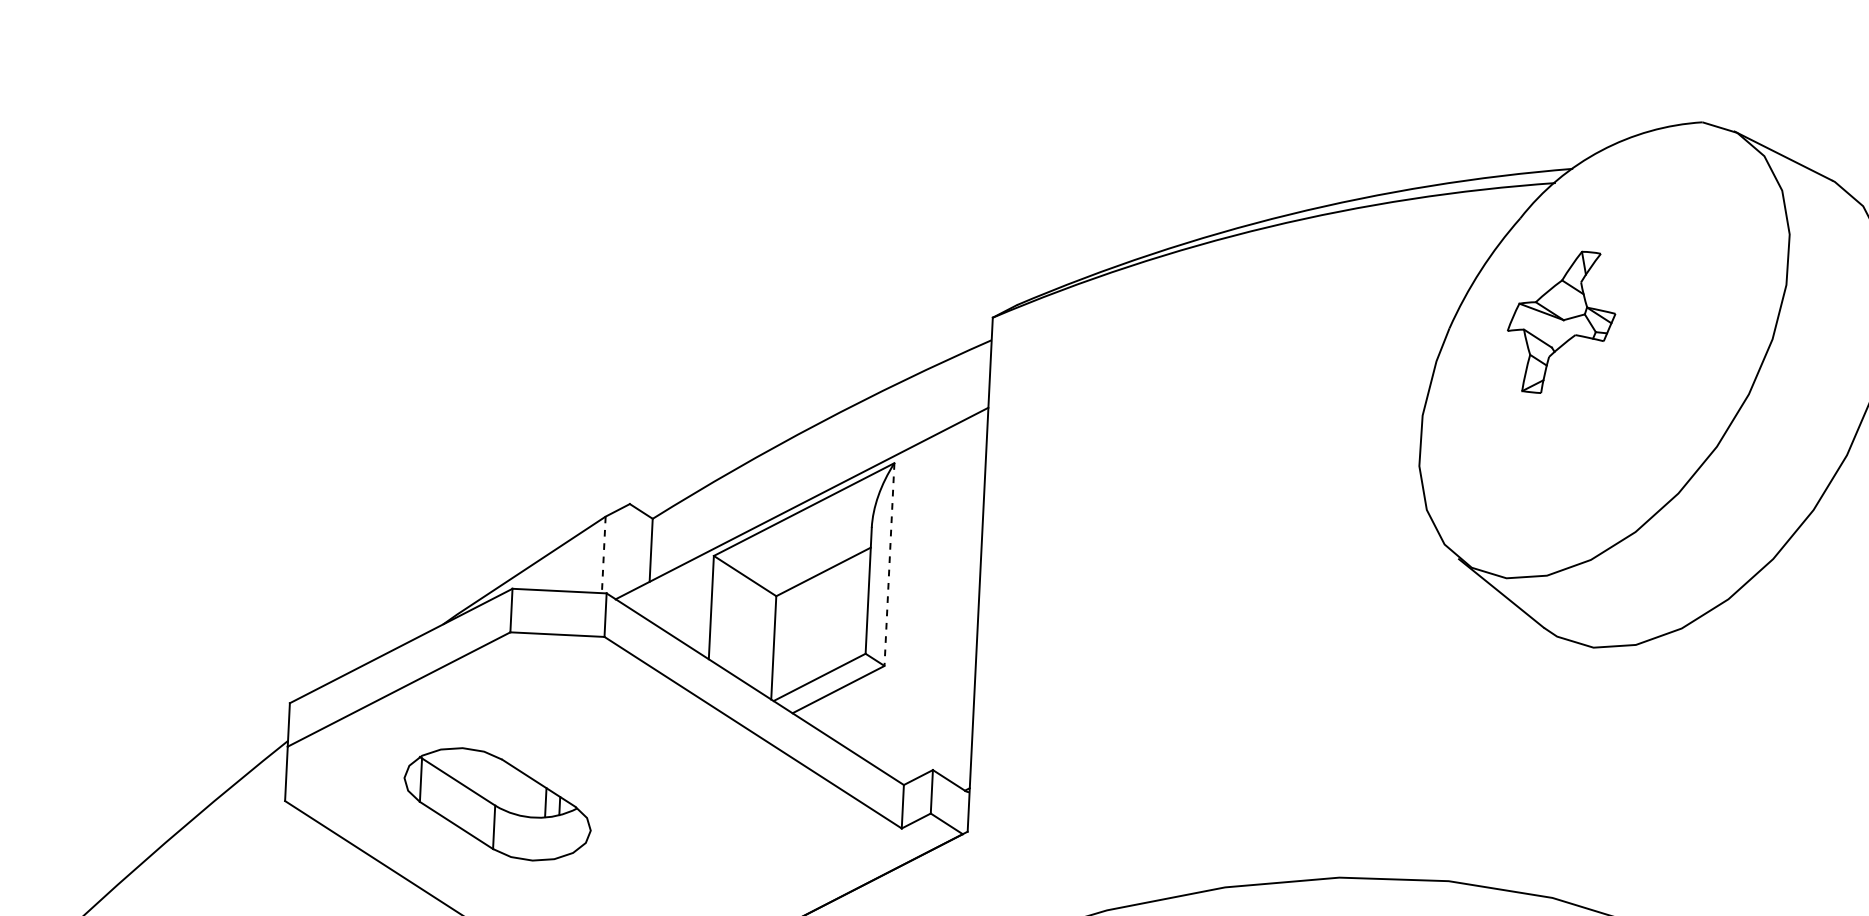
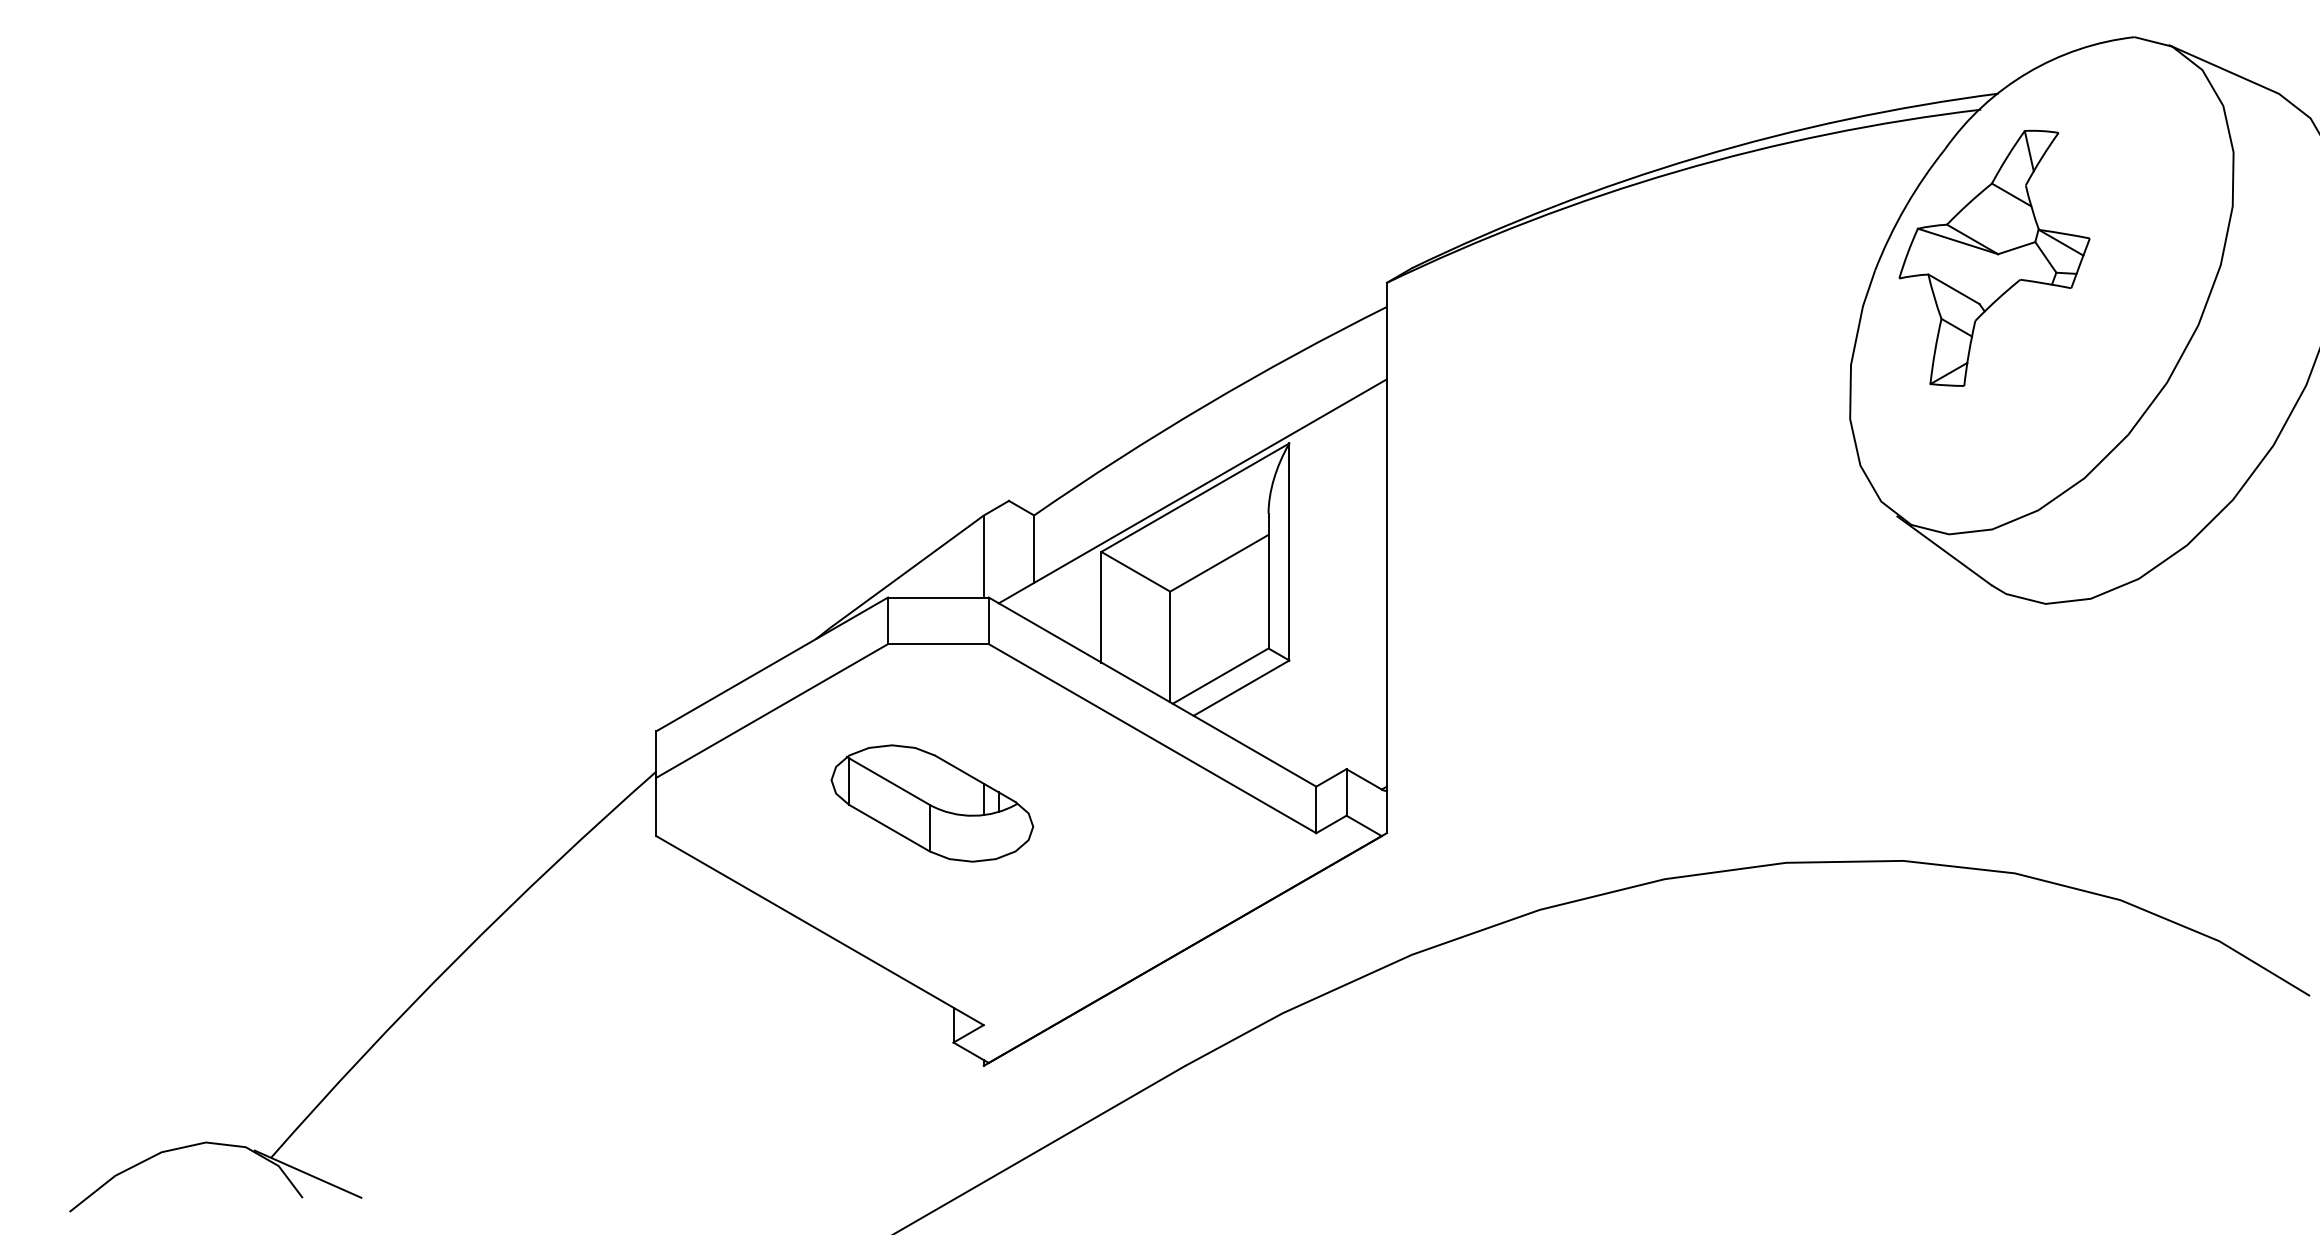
part: (1561, 321) -> (1994, 257), size x1.67
line: (603, 554) -> (983, 556), dashed -> solid
line: (889, 564) -> (1289, 551), dashed -> solid
part: (497, 804) -> (932, 803), moved

